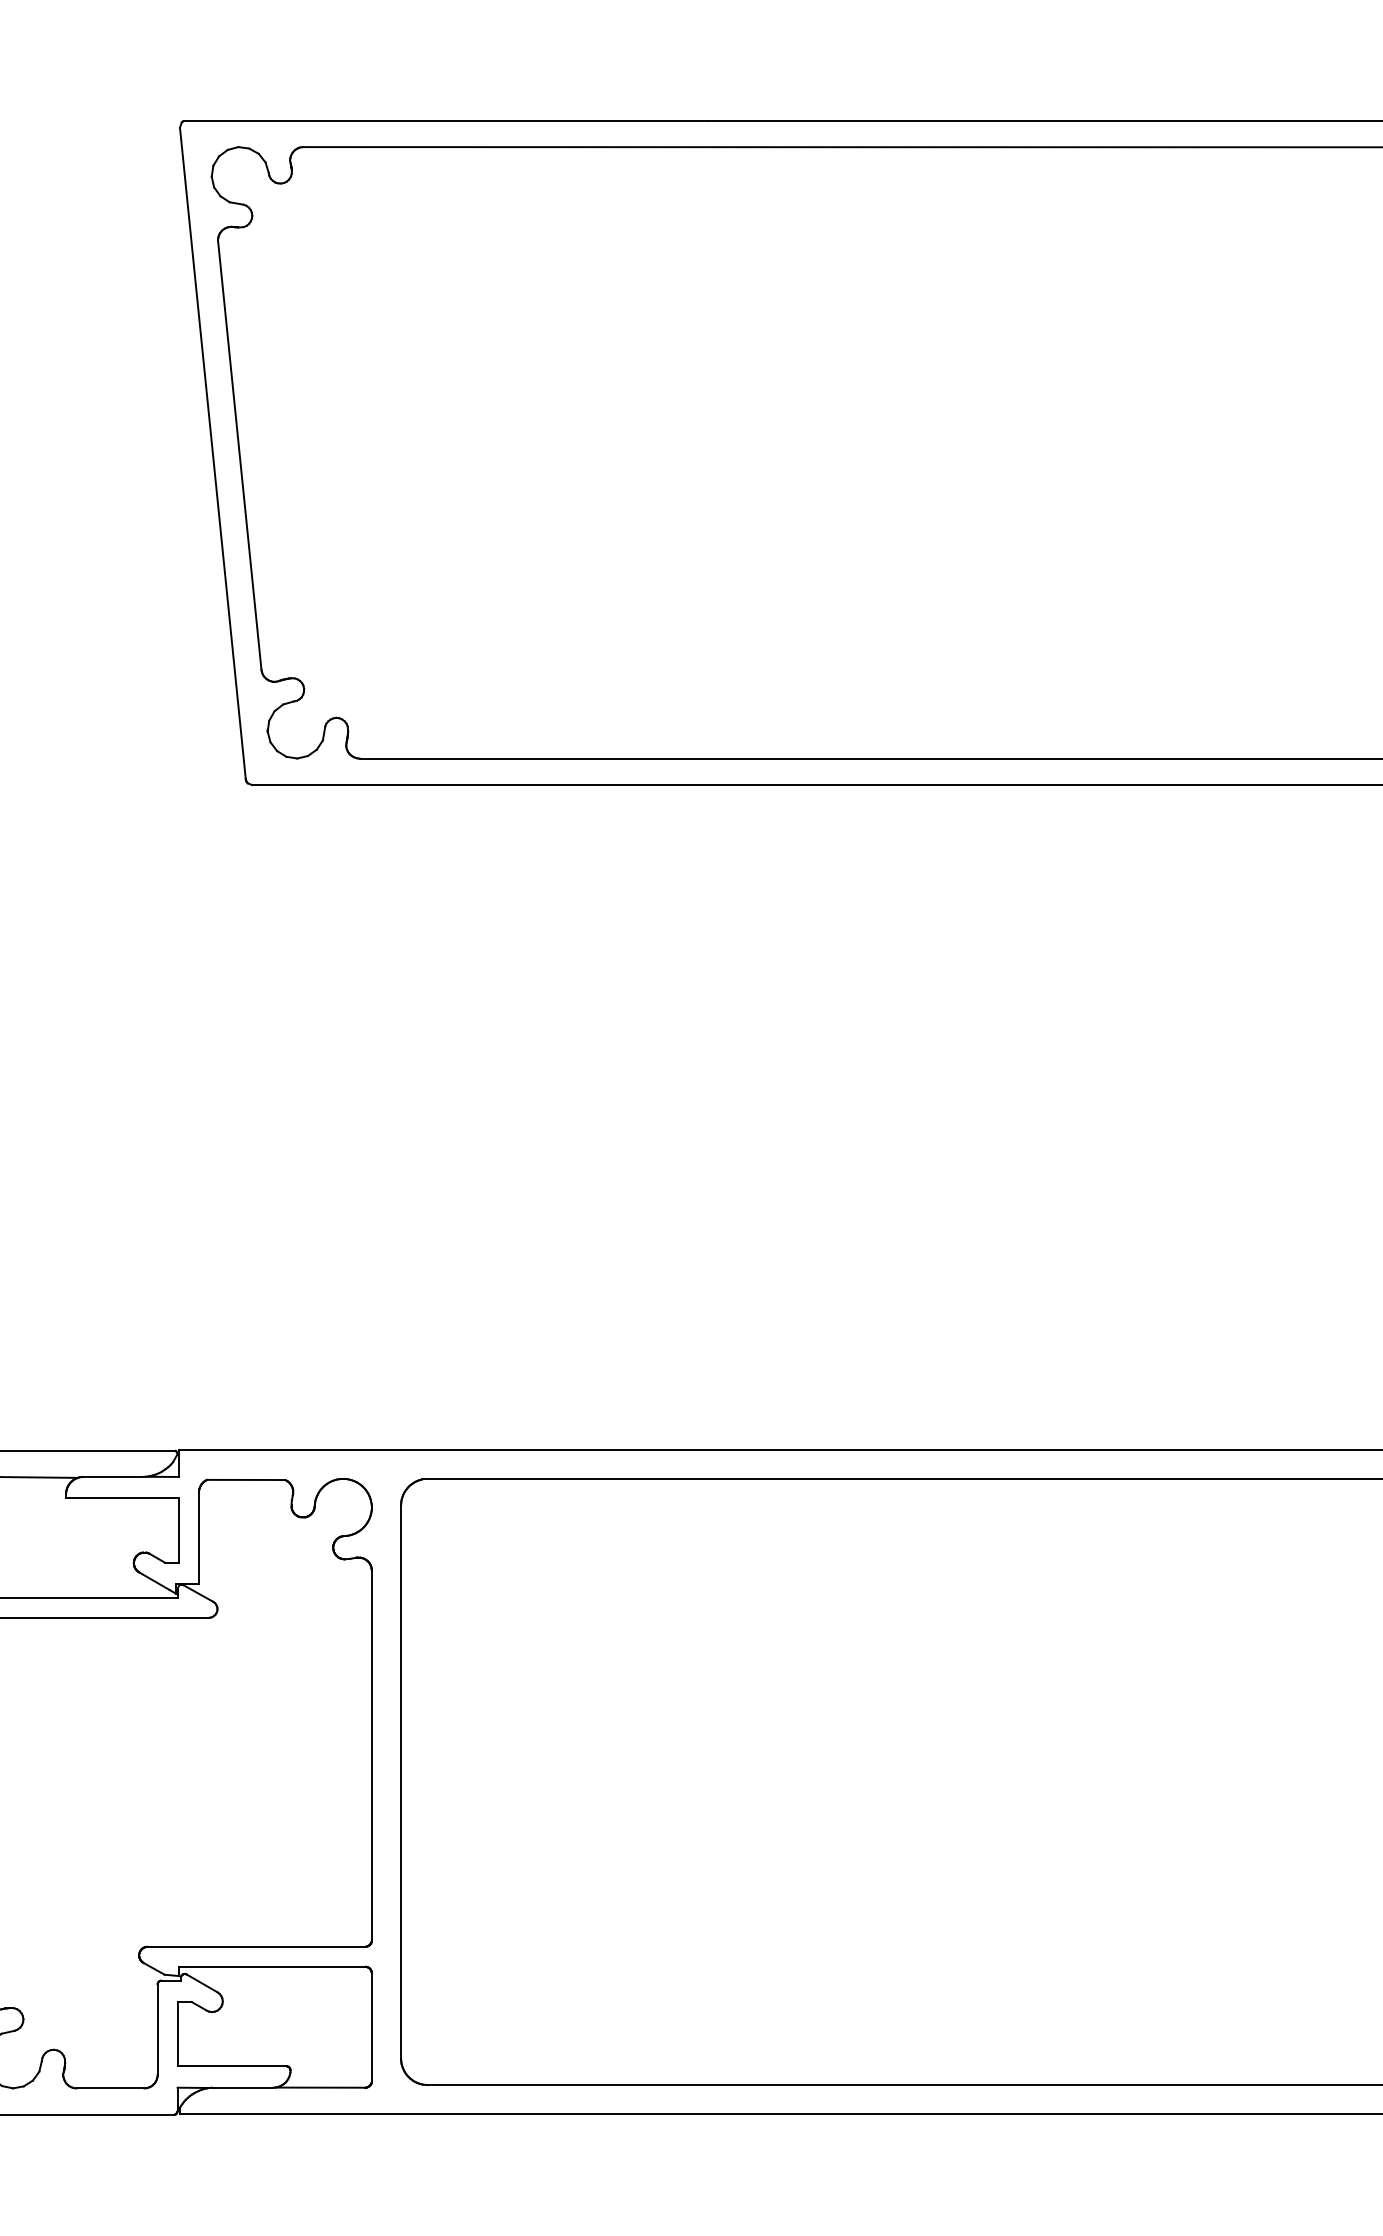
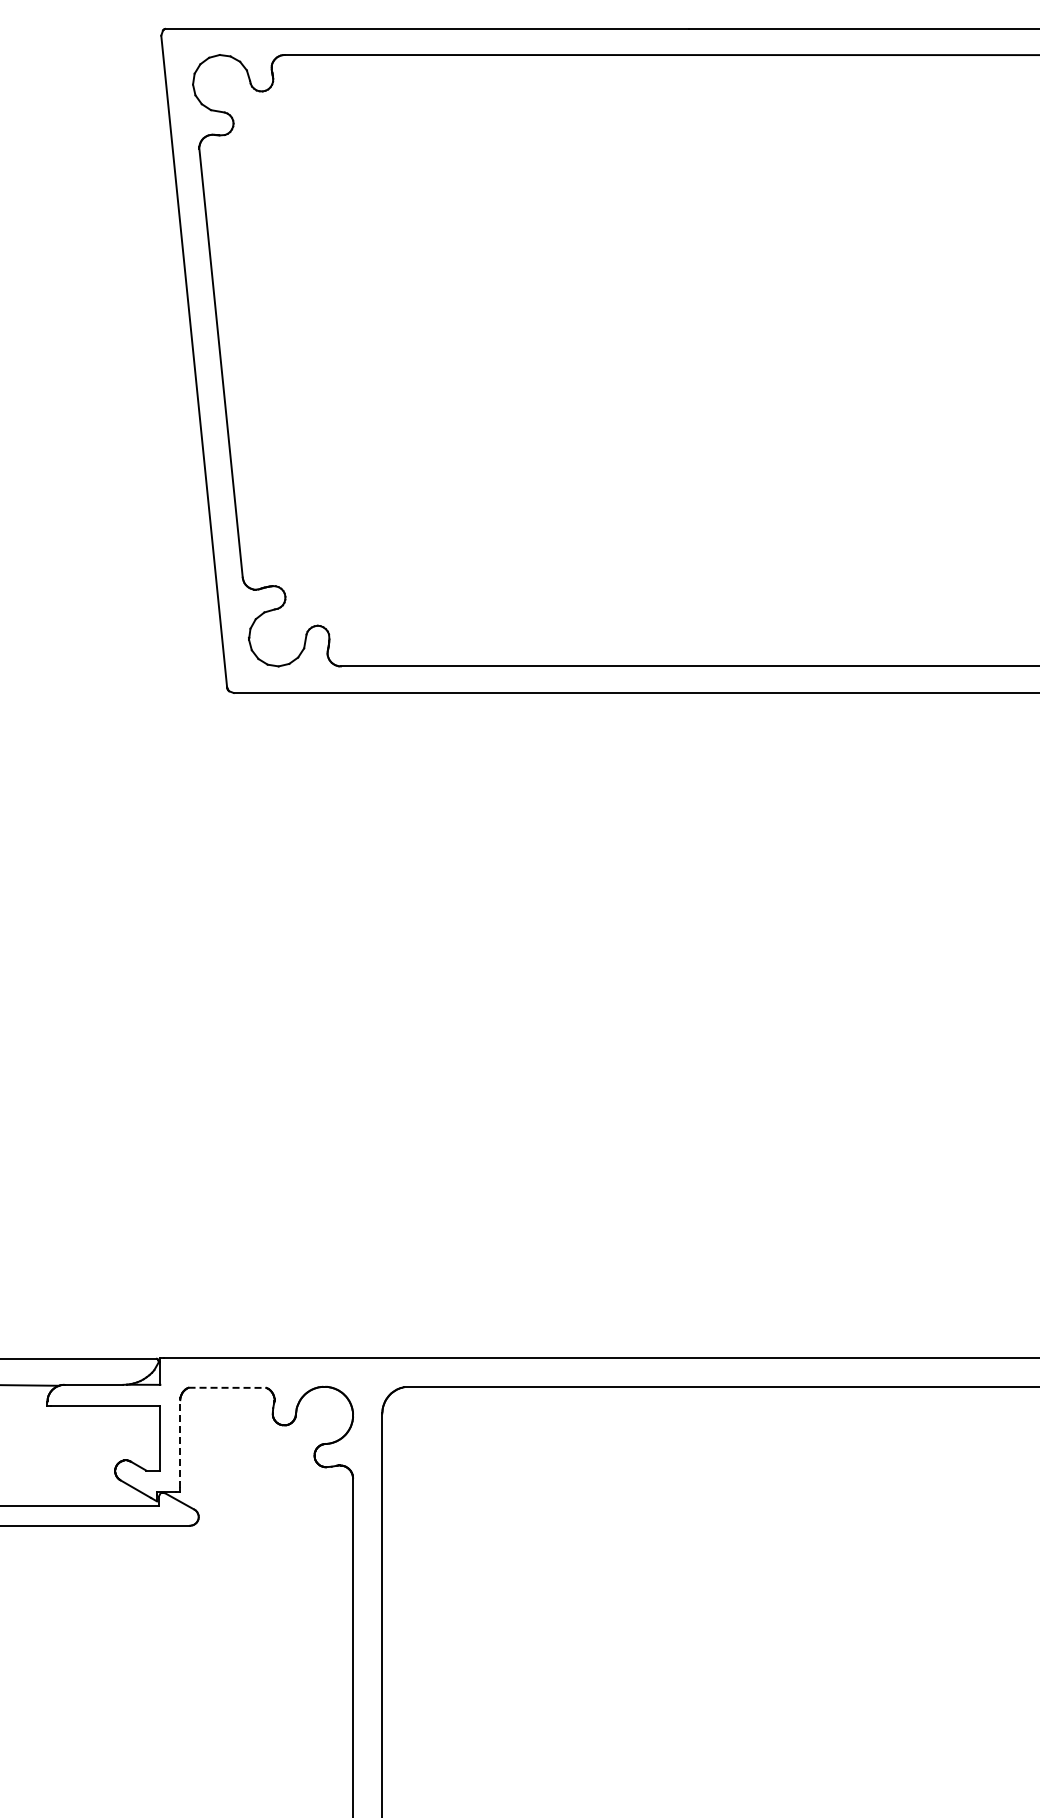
line: (246, 1479) -> (227, 1387), solid -> dashed
line: (199, 1536) -> (180, 1444), solid -> dashed

